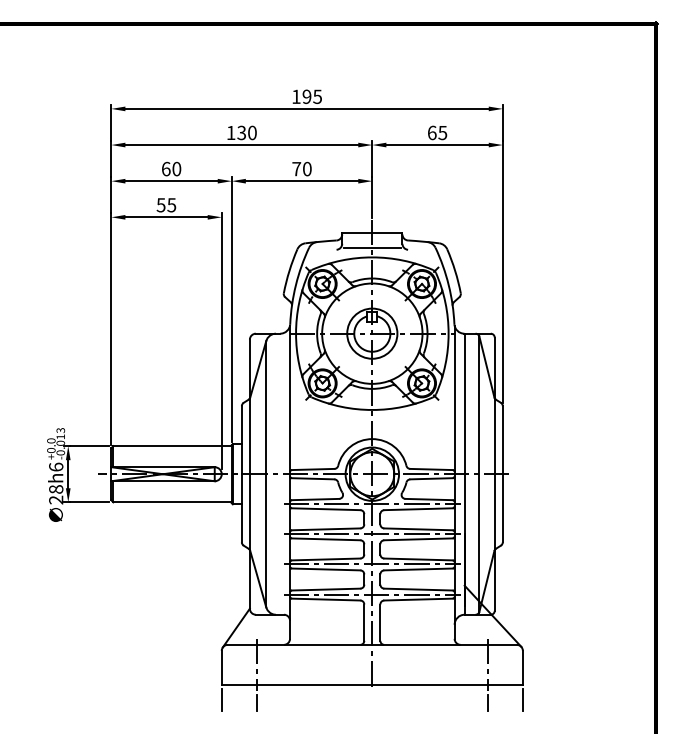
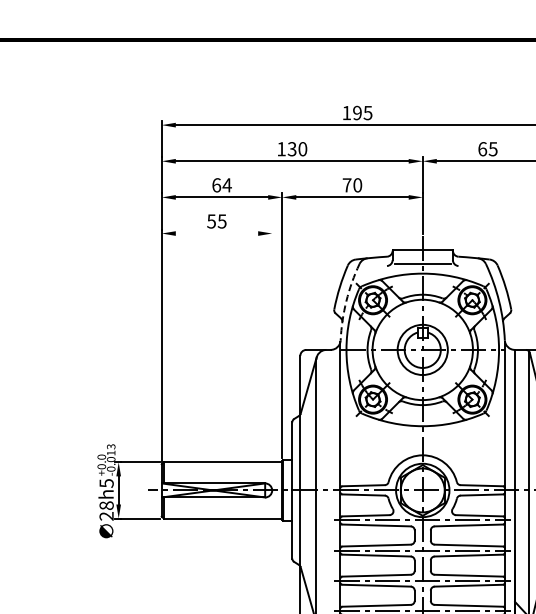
text: (176, 168) -> (226, 184), 60 -> 64
line: (166, 217) -> (216, 233), removed
arc: (295, 285) -> (345, 301), solid -> dashed
line: (221, 341) -> (271, 357), removed
text: (56, 466) -> (106, 482), 28h6 -> 28h5

